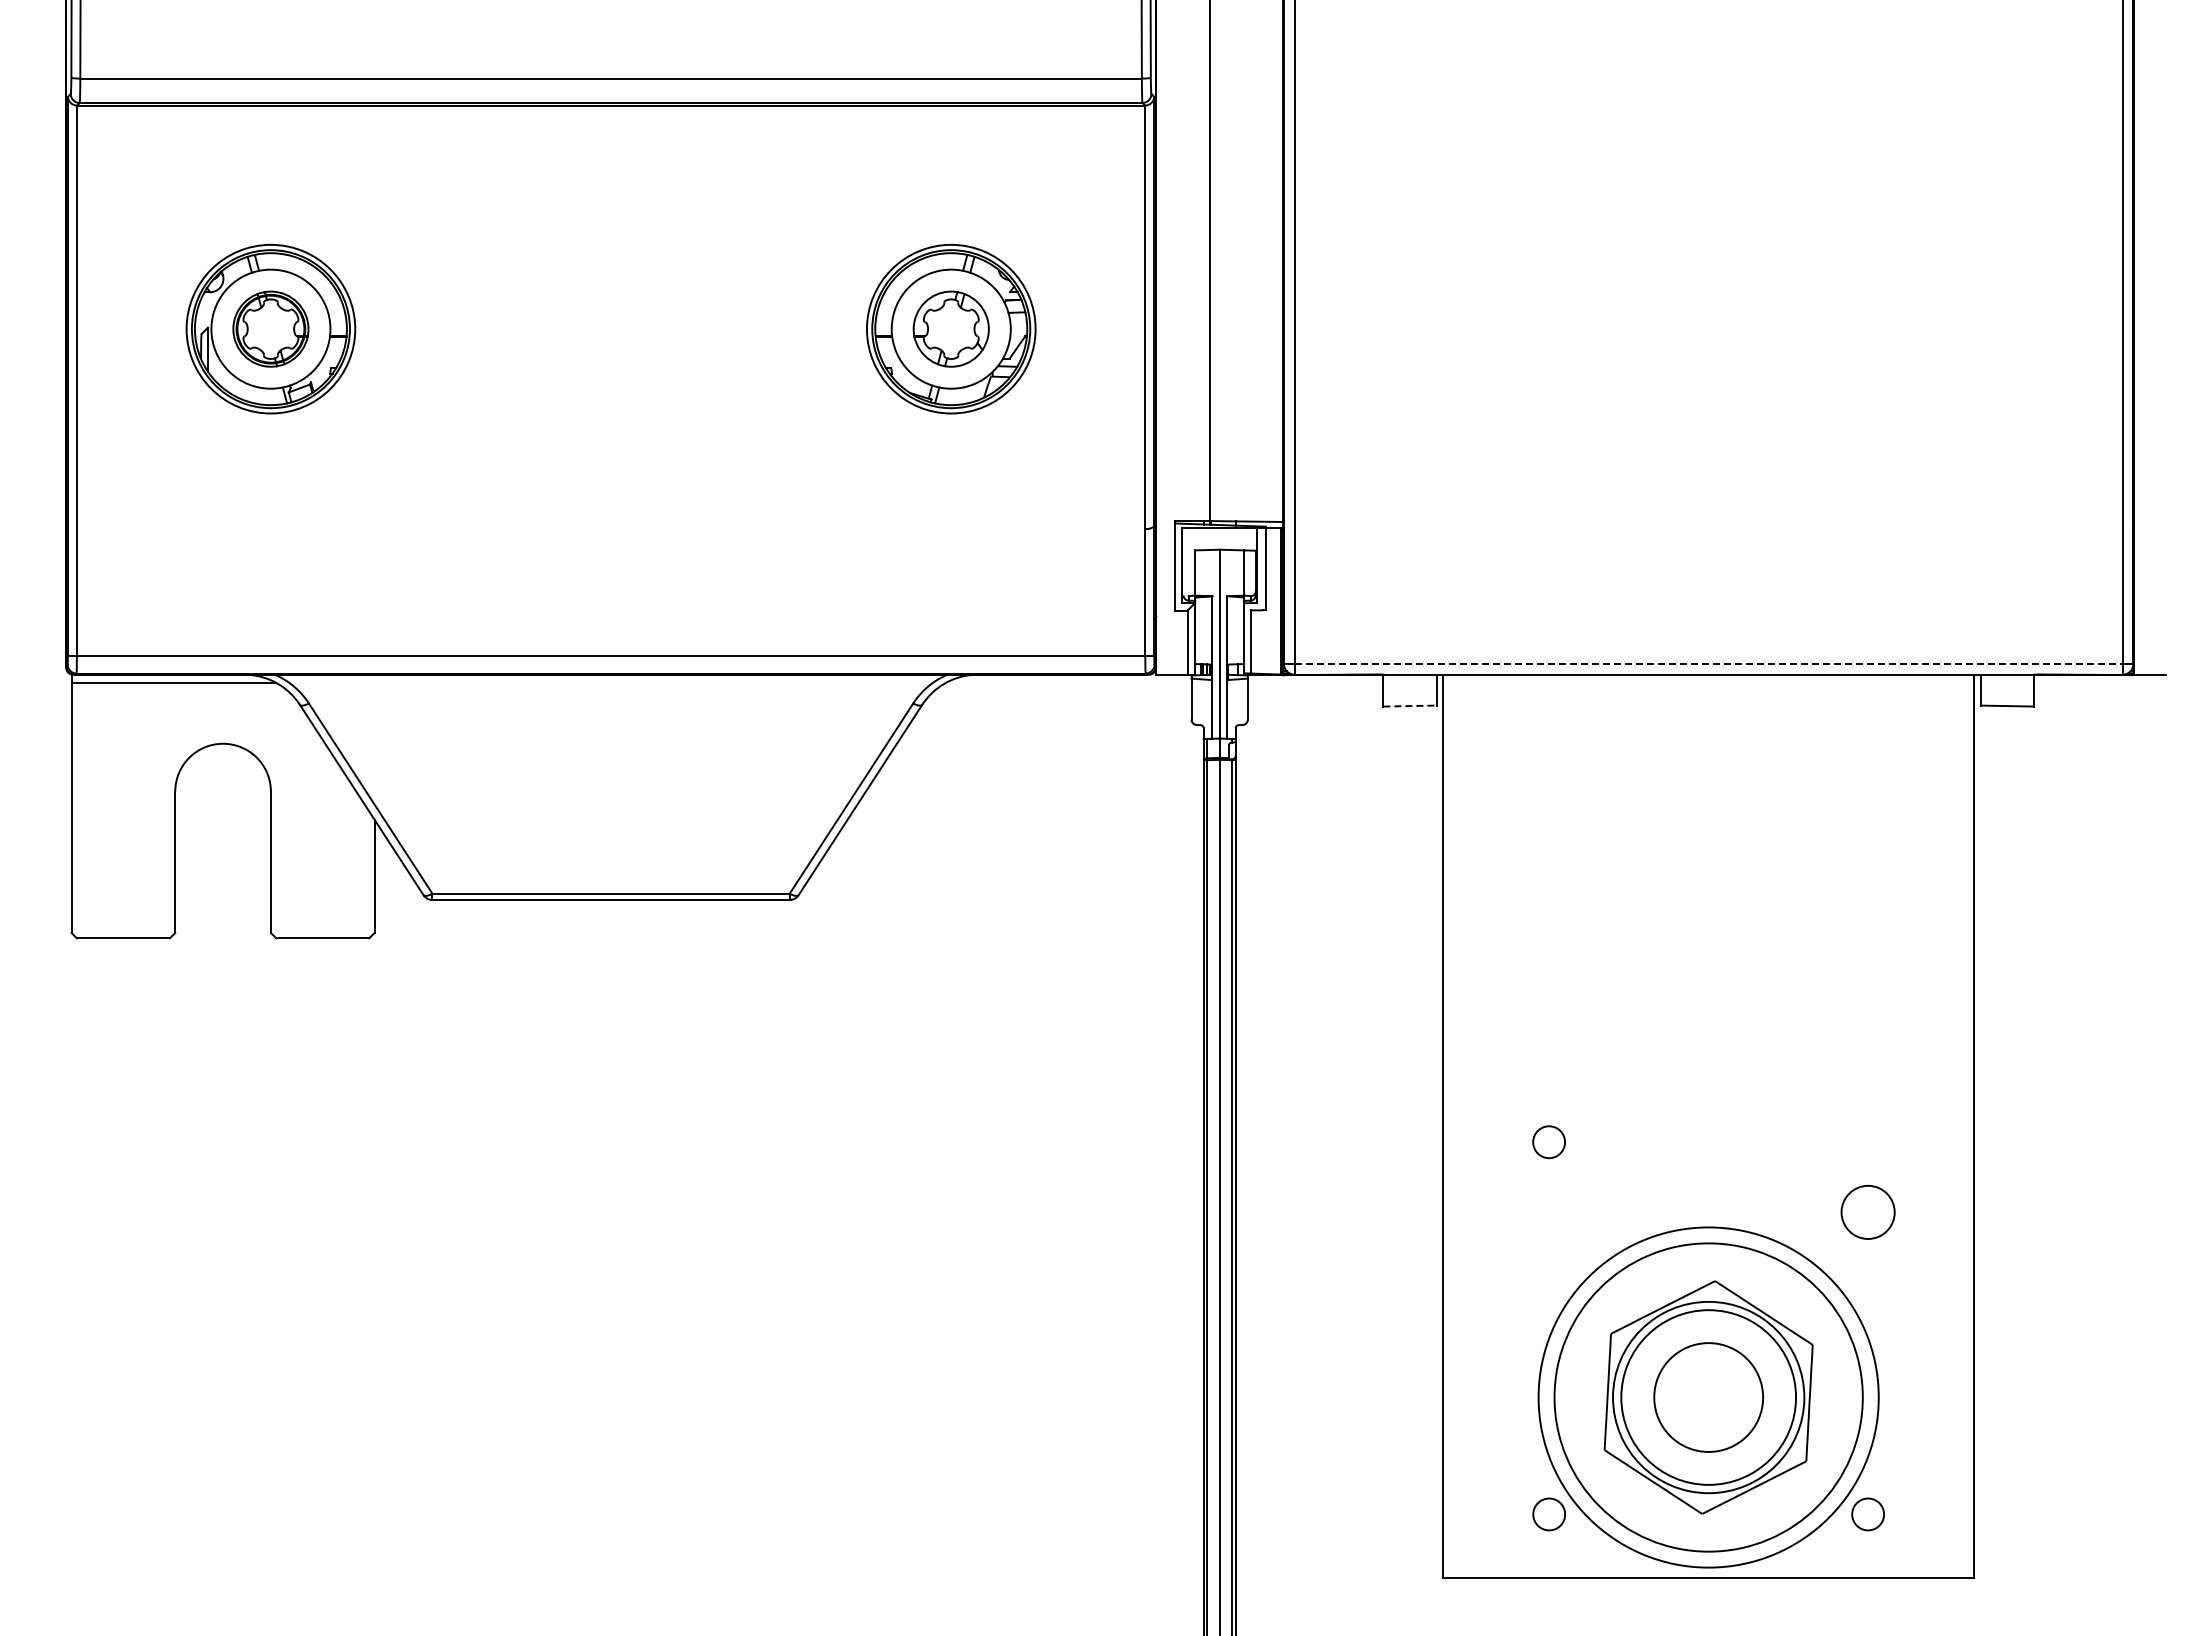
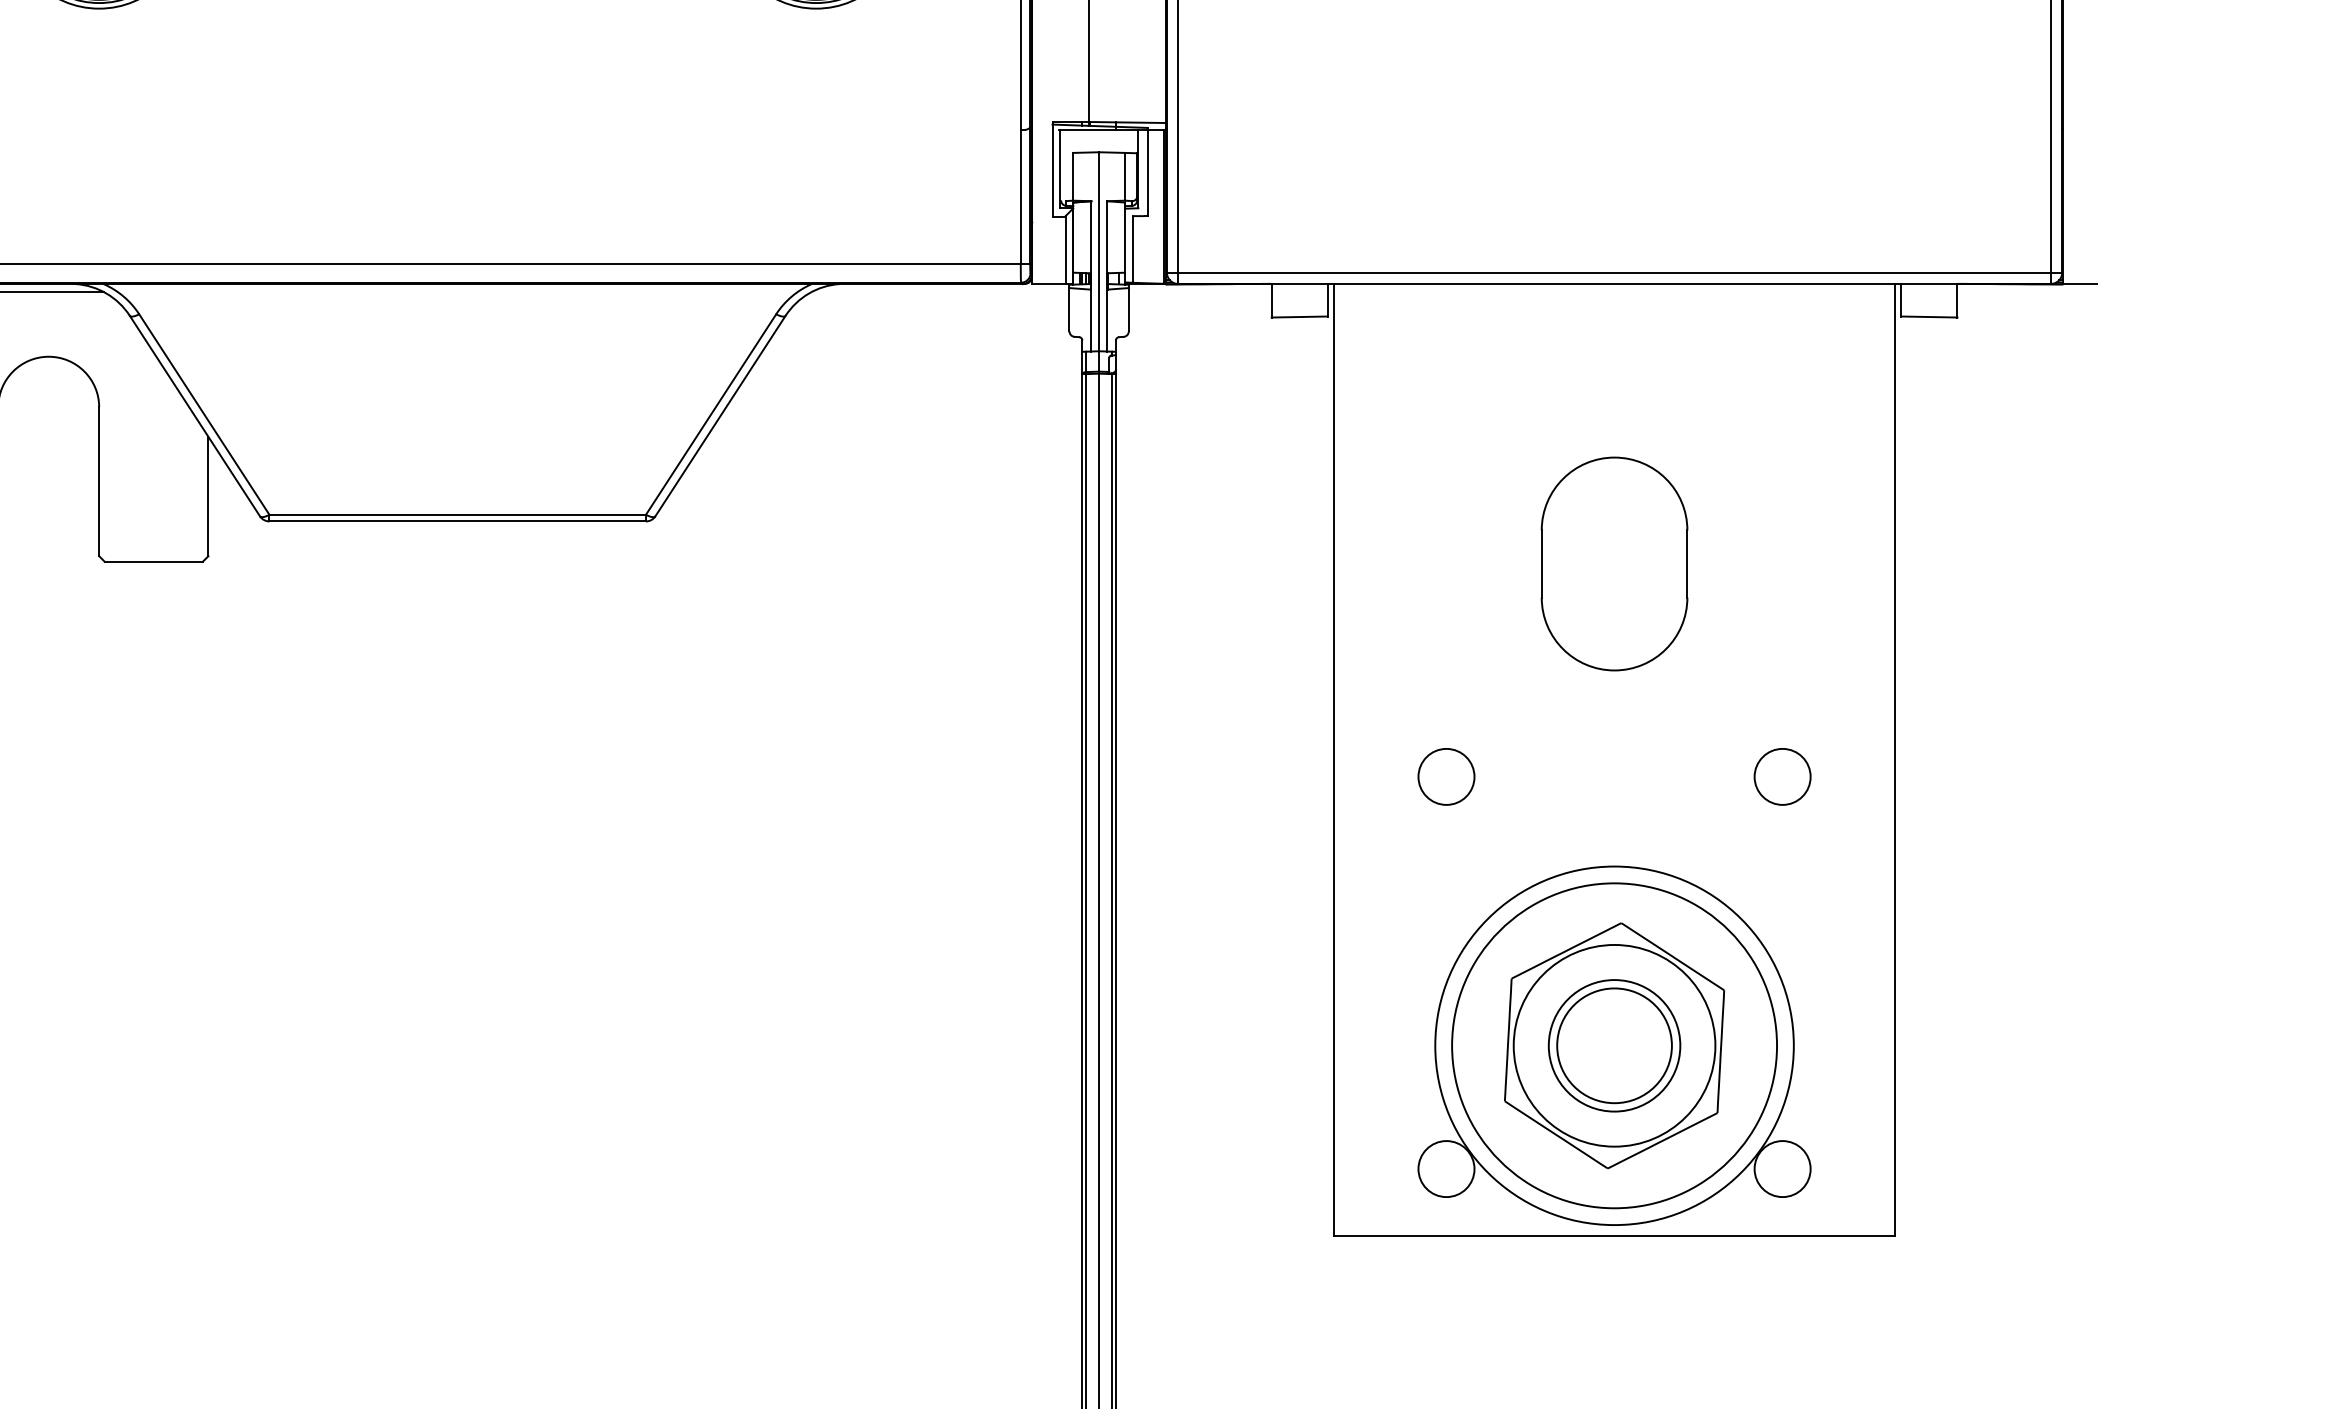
line: (1709, 664) -> (1615, 273), dashed -> solid
line: (1409, 706) -> (1299, 317), dashed -> solid
part: (1708, 940) -> (1614, 564), added
circle: (1548, 1141) -> (1445, 775), size x1.67
circle: (1867, 1212) -> (1781, 777), moved
circle: (1708, 1397) -> (1614, 1045), size x0.71
circle: (1548, 1514) -> (1445, 1169), size x1.67
circle: (1867, 1514) -> (1781, 1169), size x1.67

